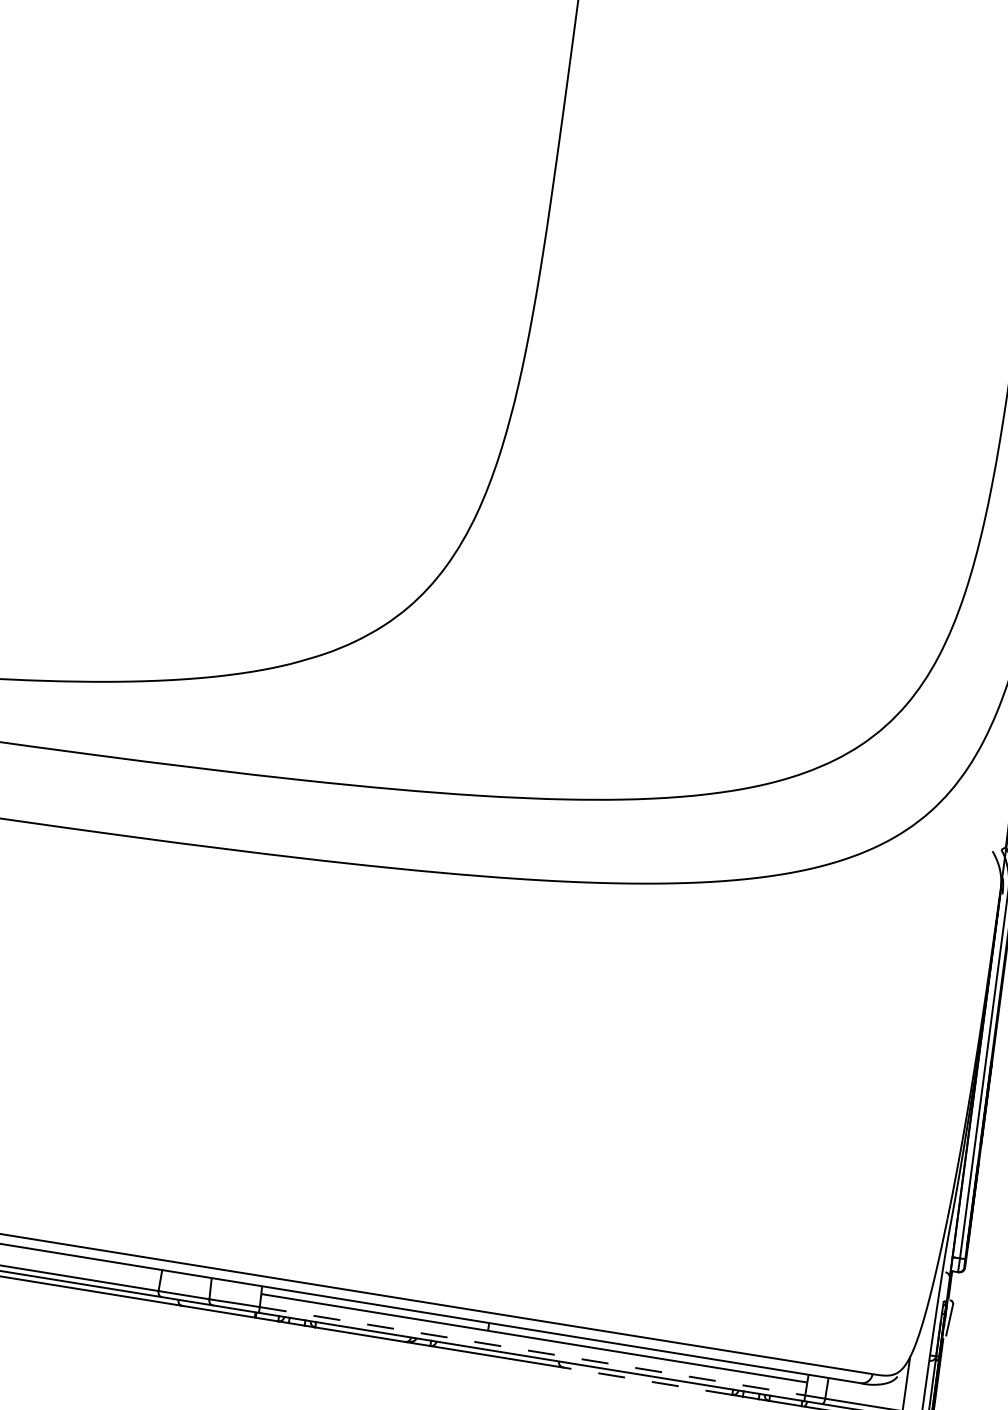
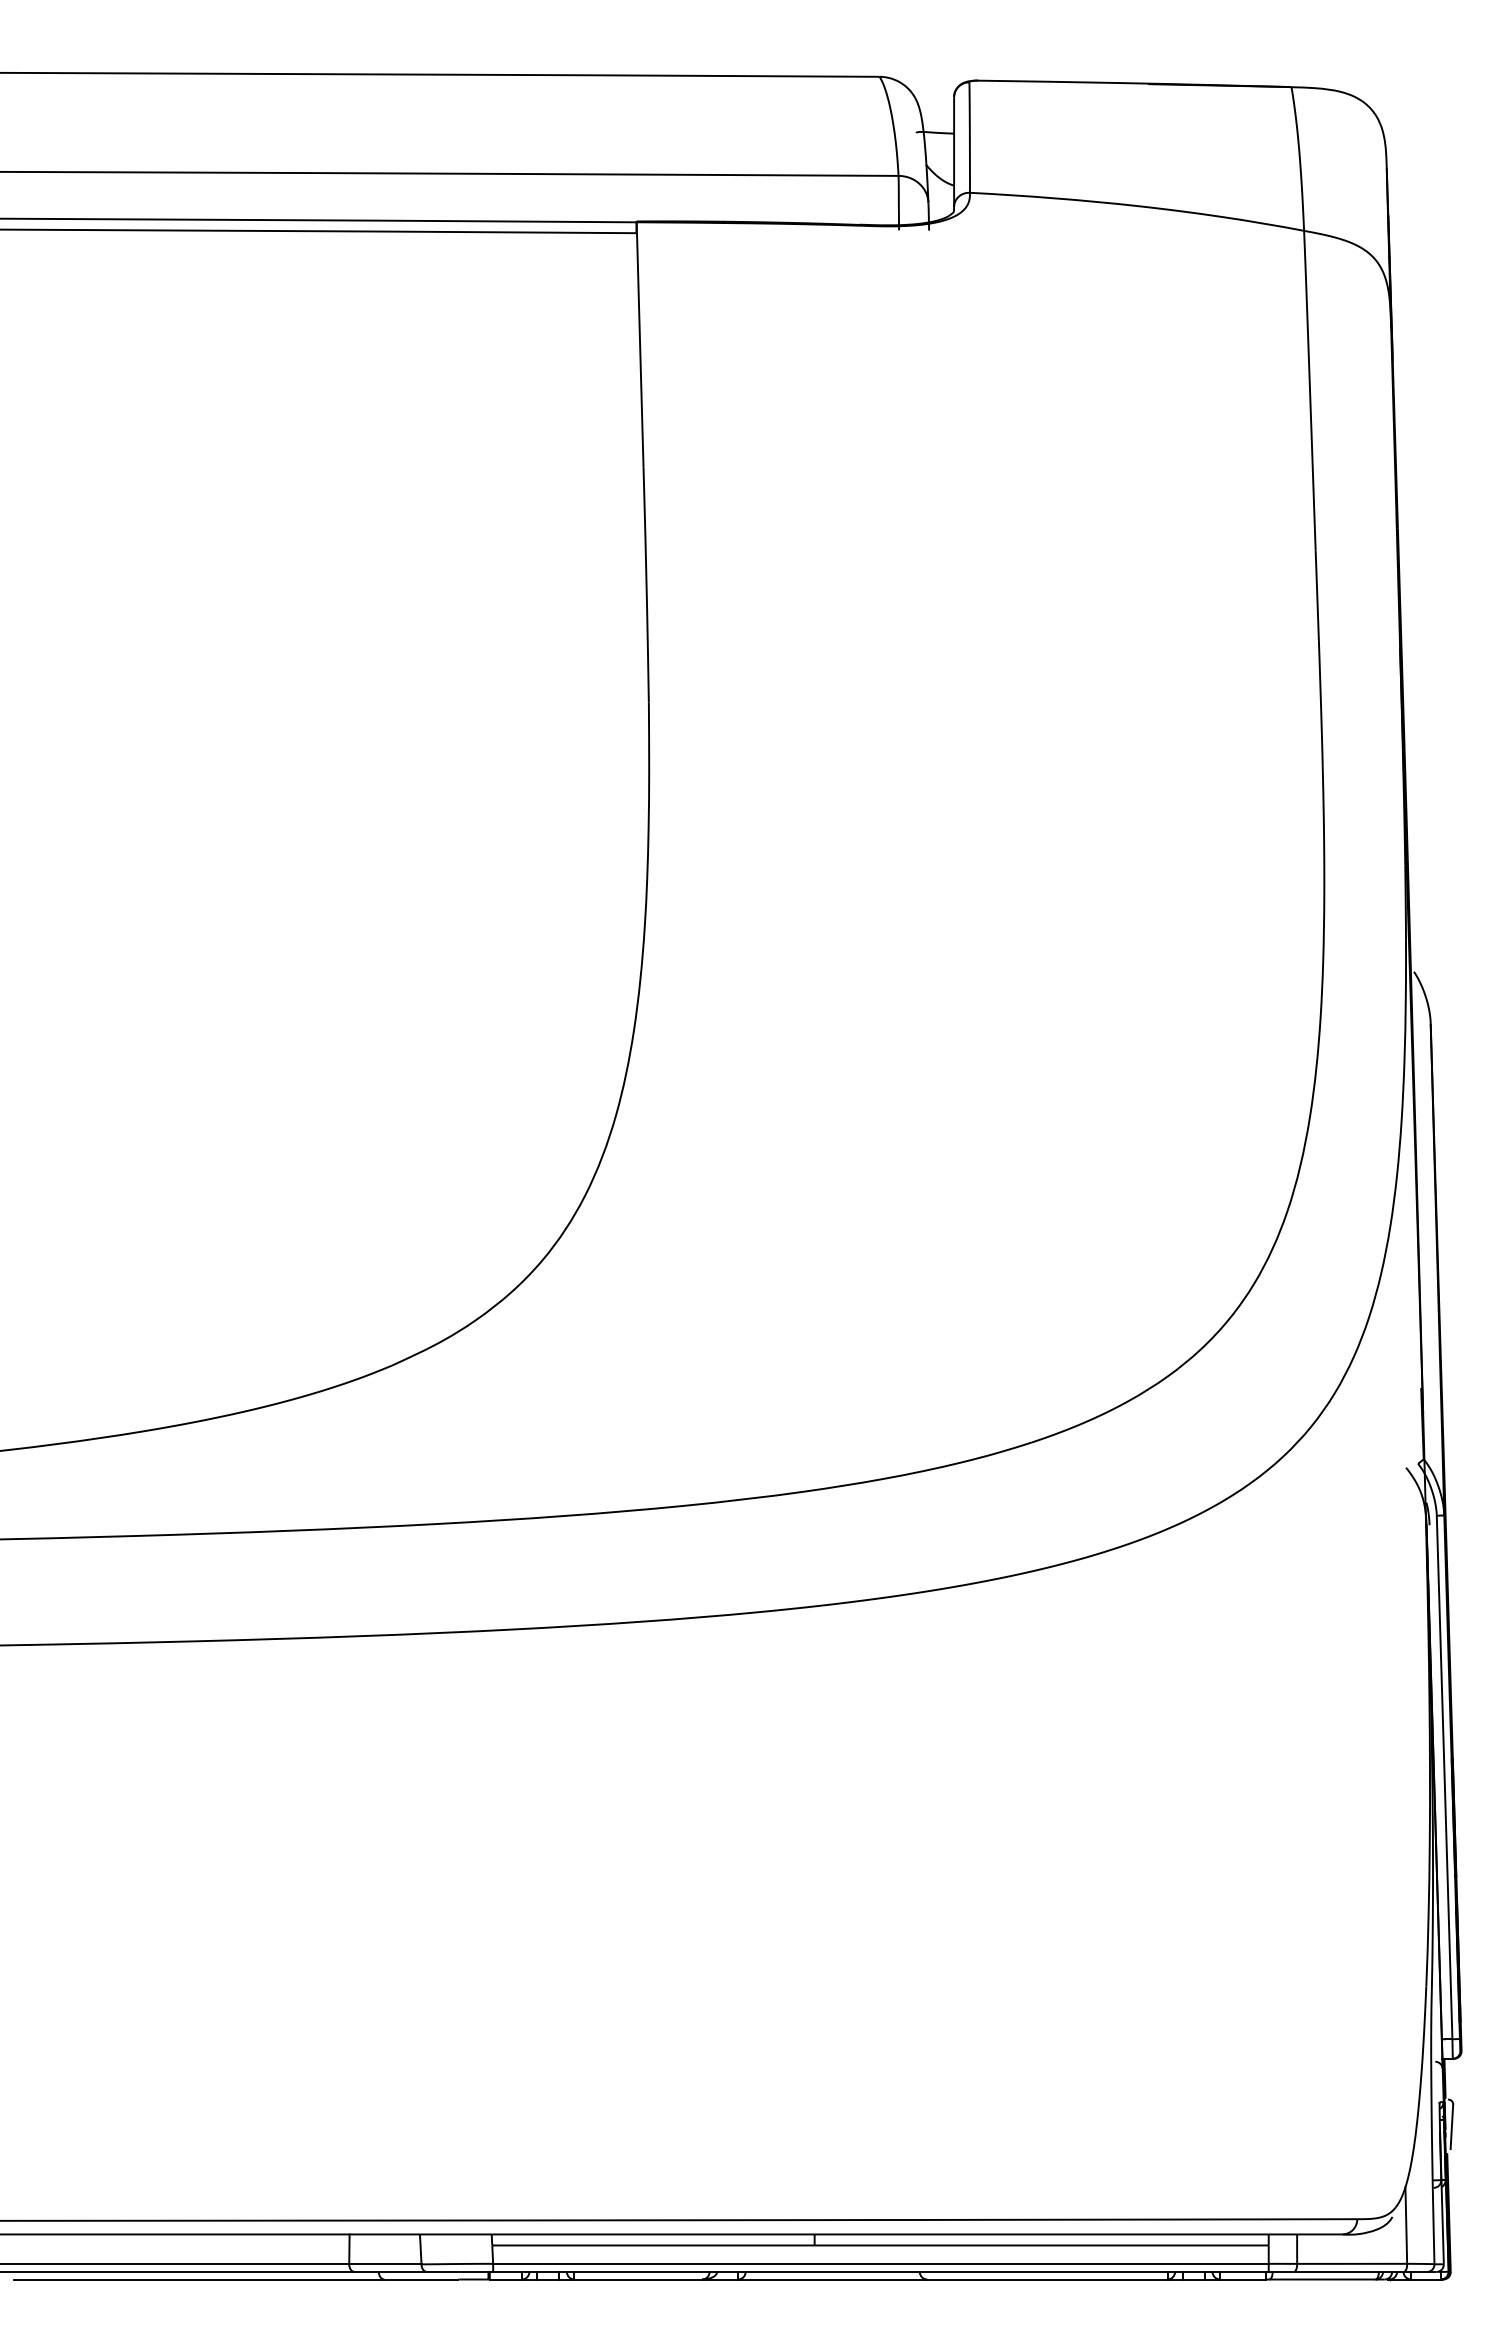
line: (532, 1350) -> (880, 2263), dashed -> solid
line: (647, 1381) -> (1046, 2279), dashed -> solid

